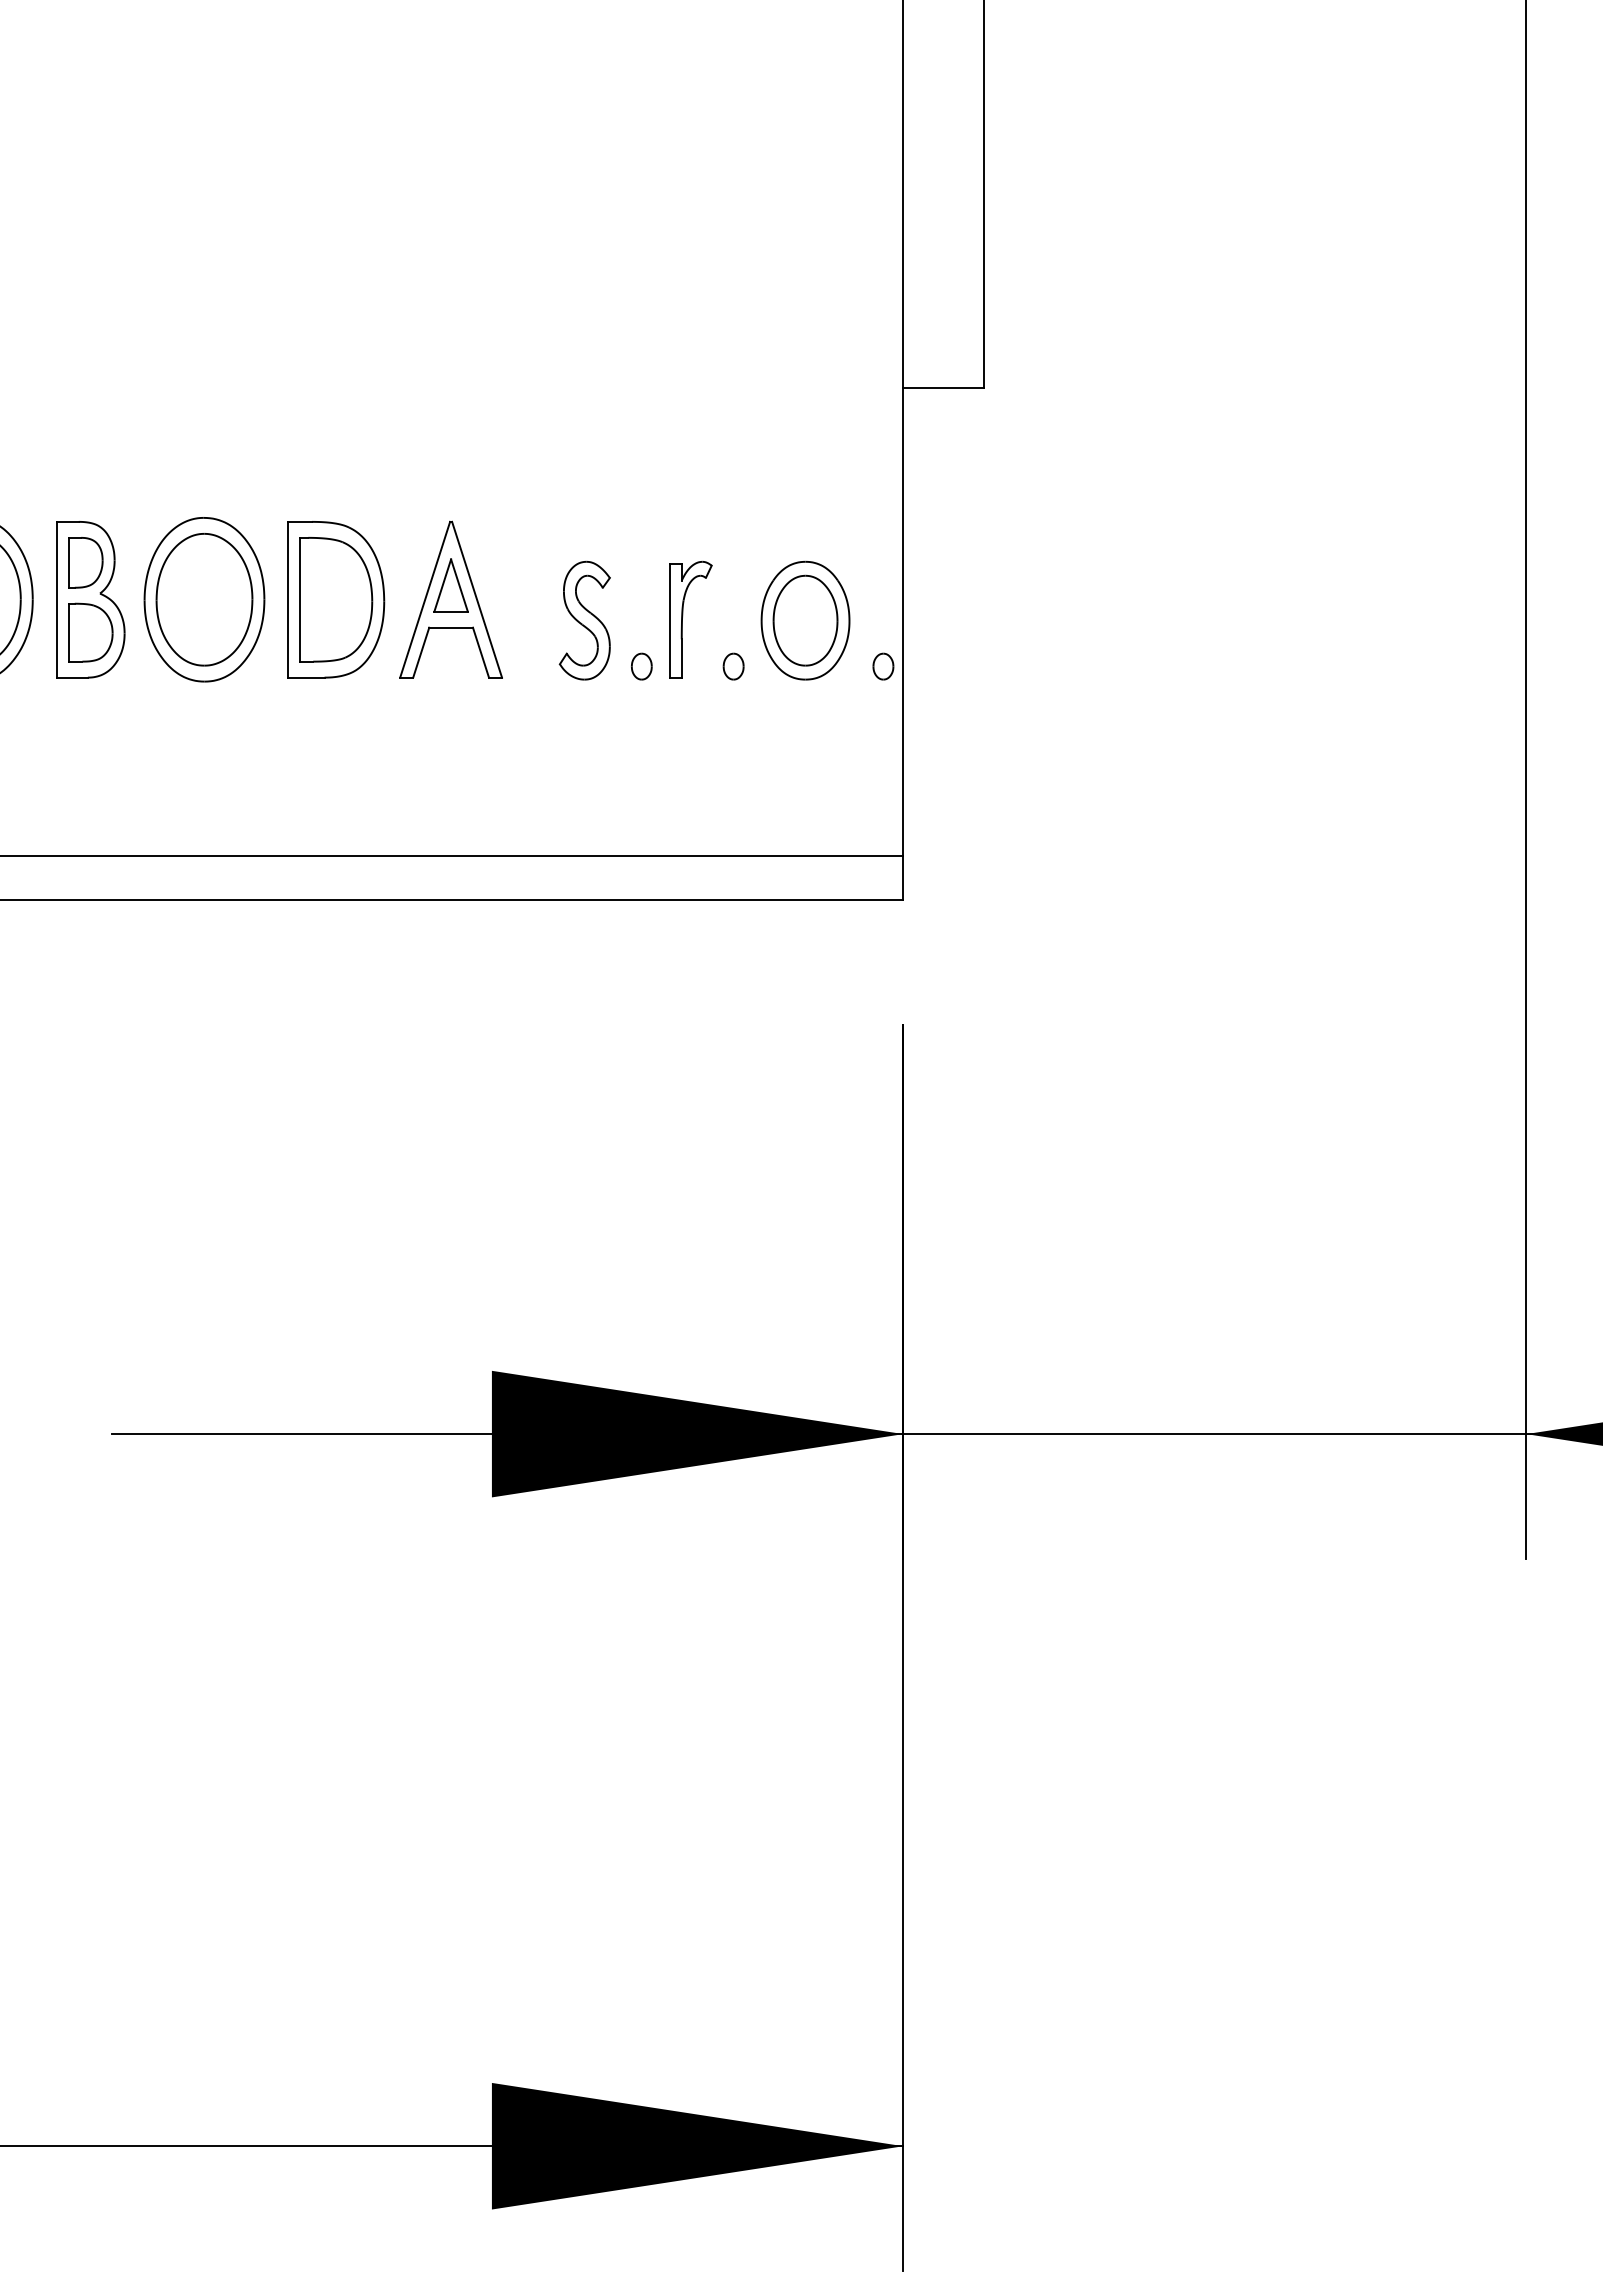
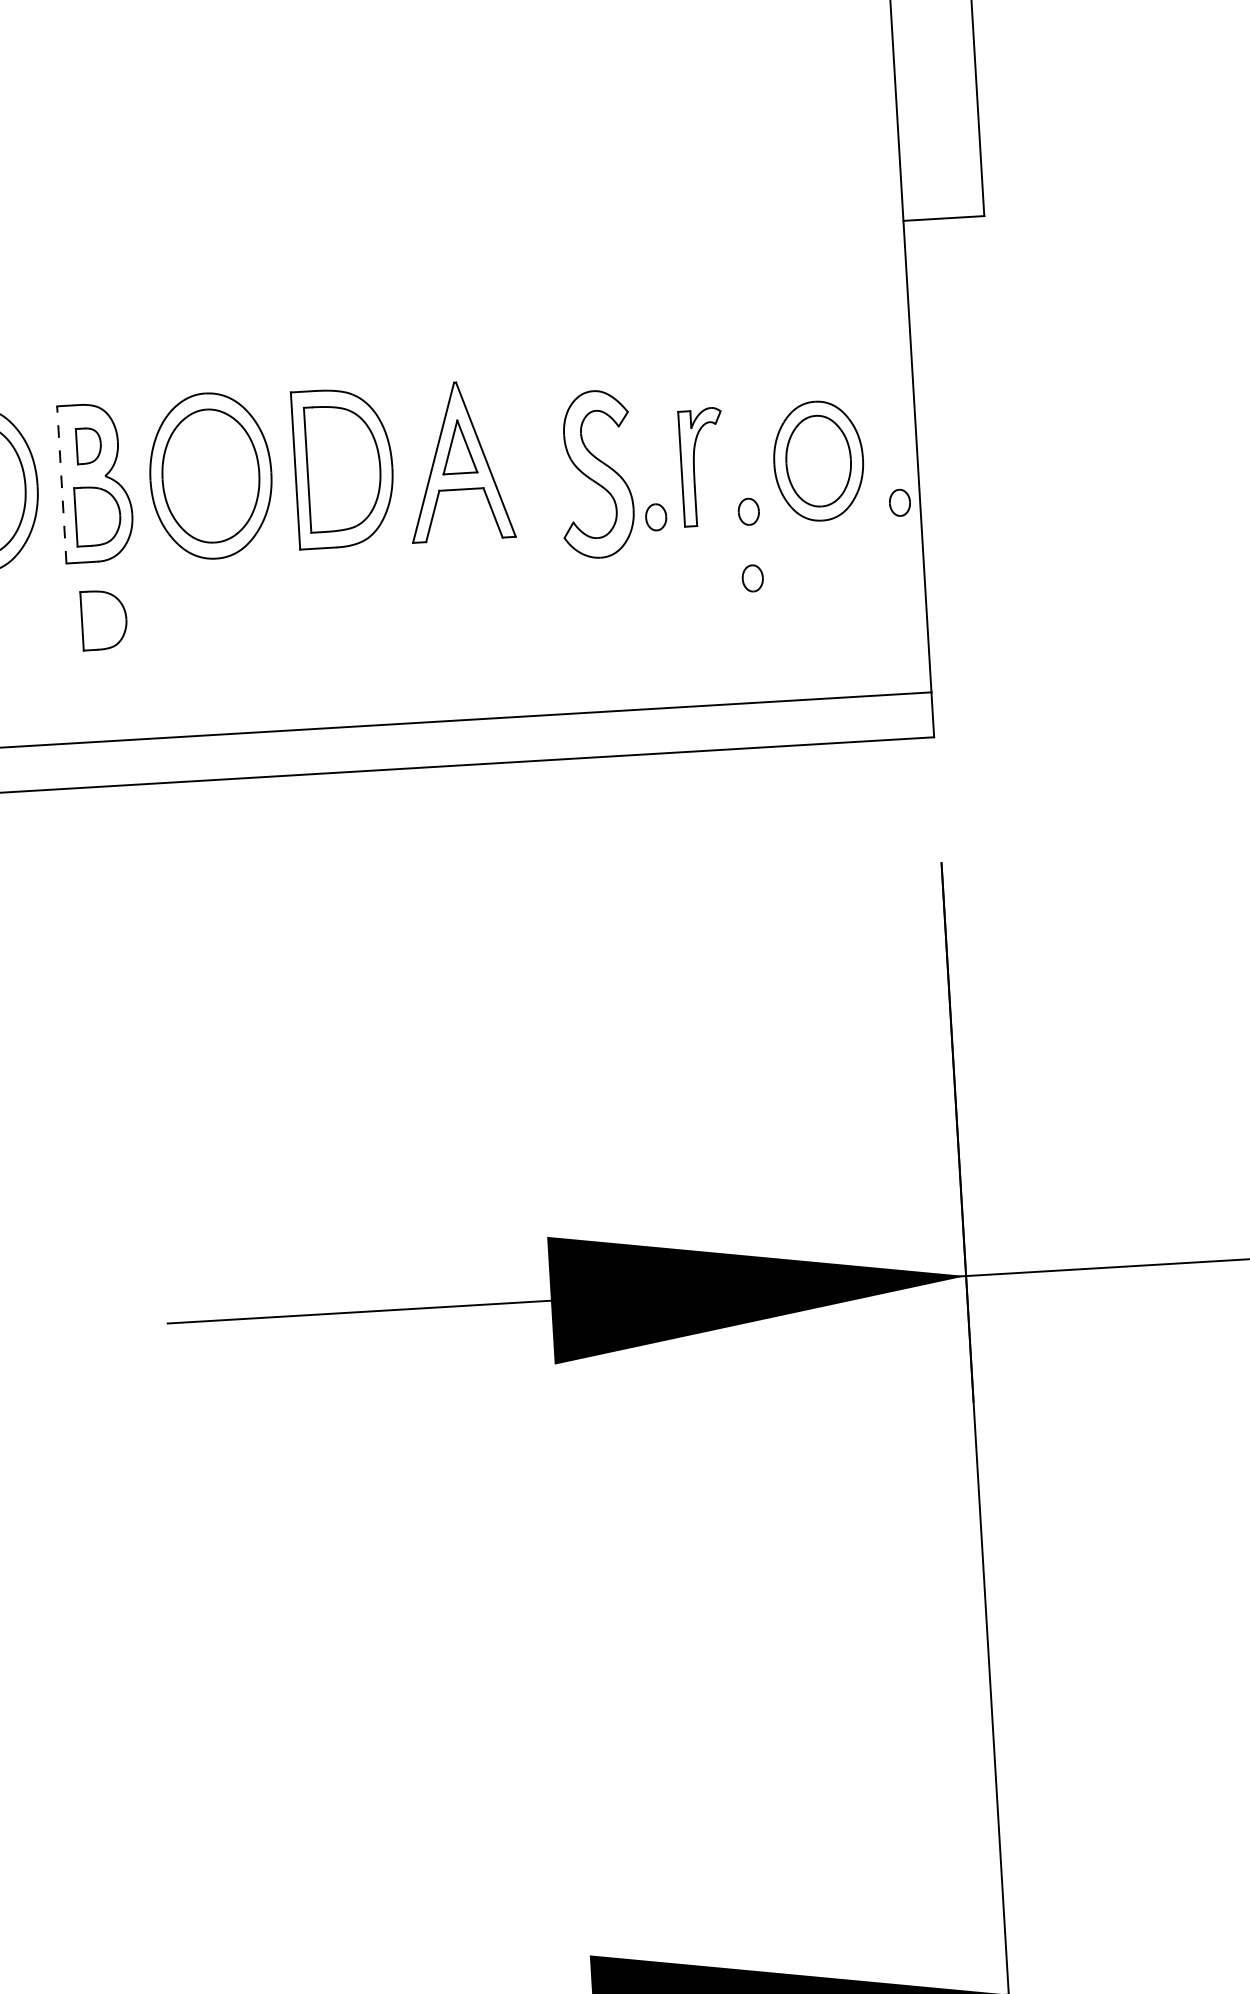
part: (85, 562) -> (88, 445), size x0.7
line: (56, 599) -> (61, 484), solid -> dashed
part: (584, 620) -> (595, 474), size x1.4
part: (733, 732) -> (752, 578), added
part: (90, 735) -> (104, 619), added

